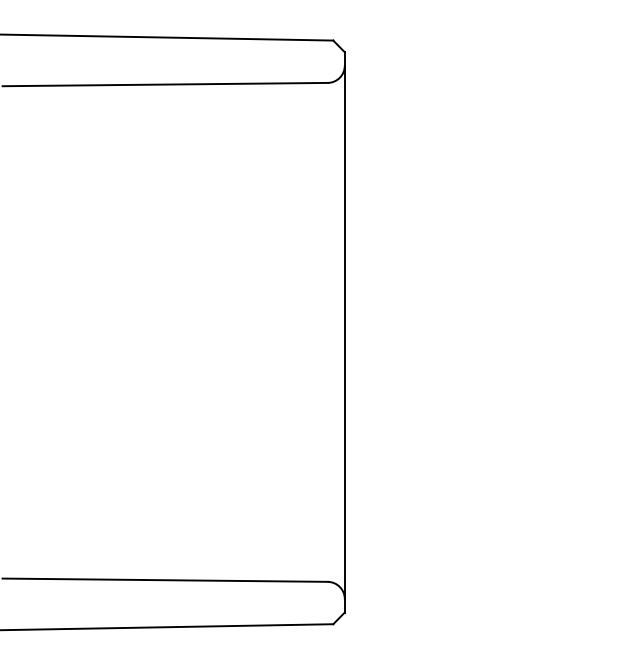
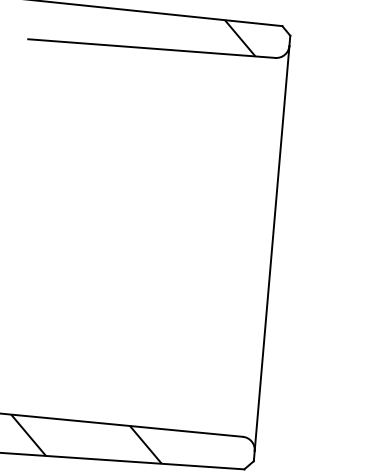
hatch: (279, 61) -> (240, 38), added
hatch: (123, 603) -> (86, 439), added

